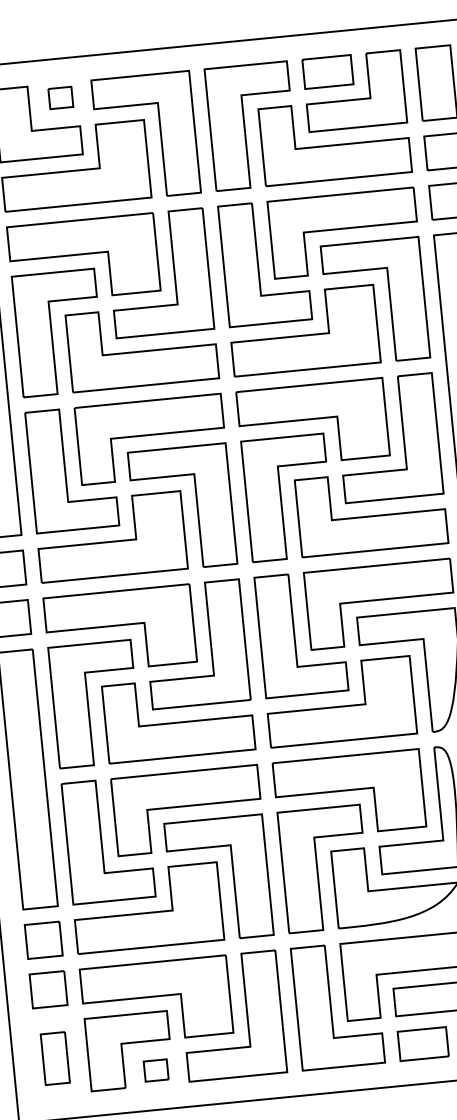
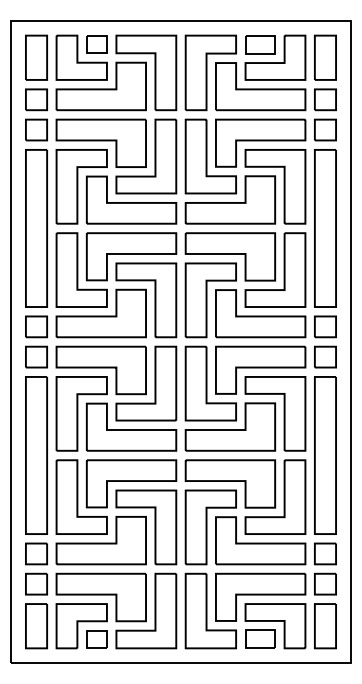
part: (60, 98) -> (96, 44), size x1.43
part: (55, 1058) -> (36, 626), size x1.43
part: (155, 1070) -> (96, 639), size x1.43

